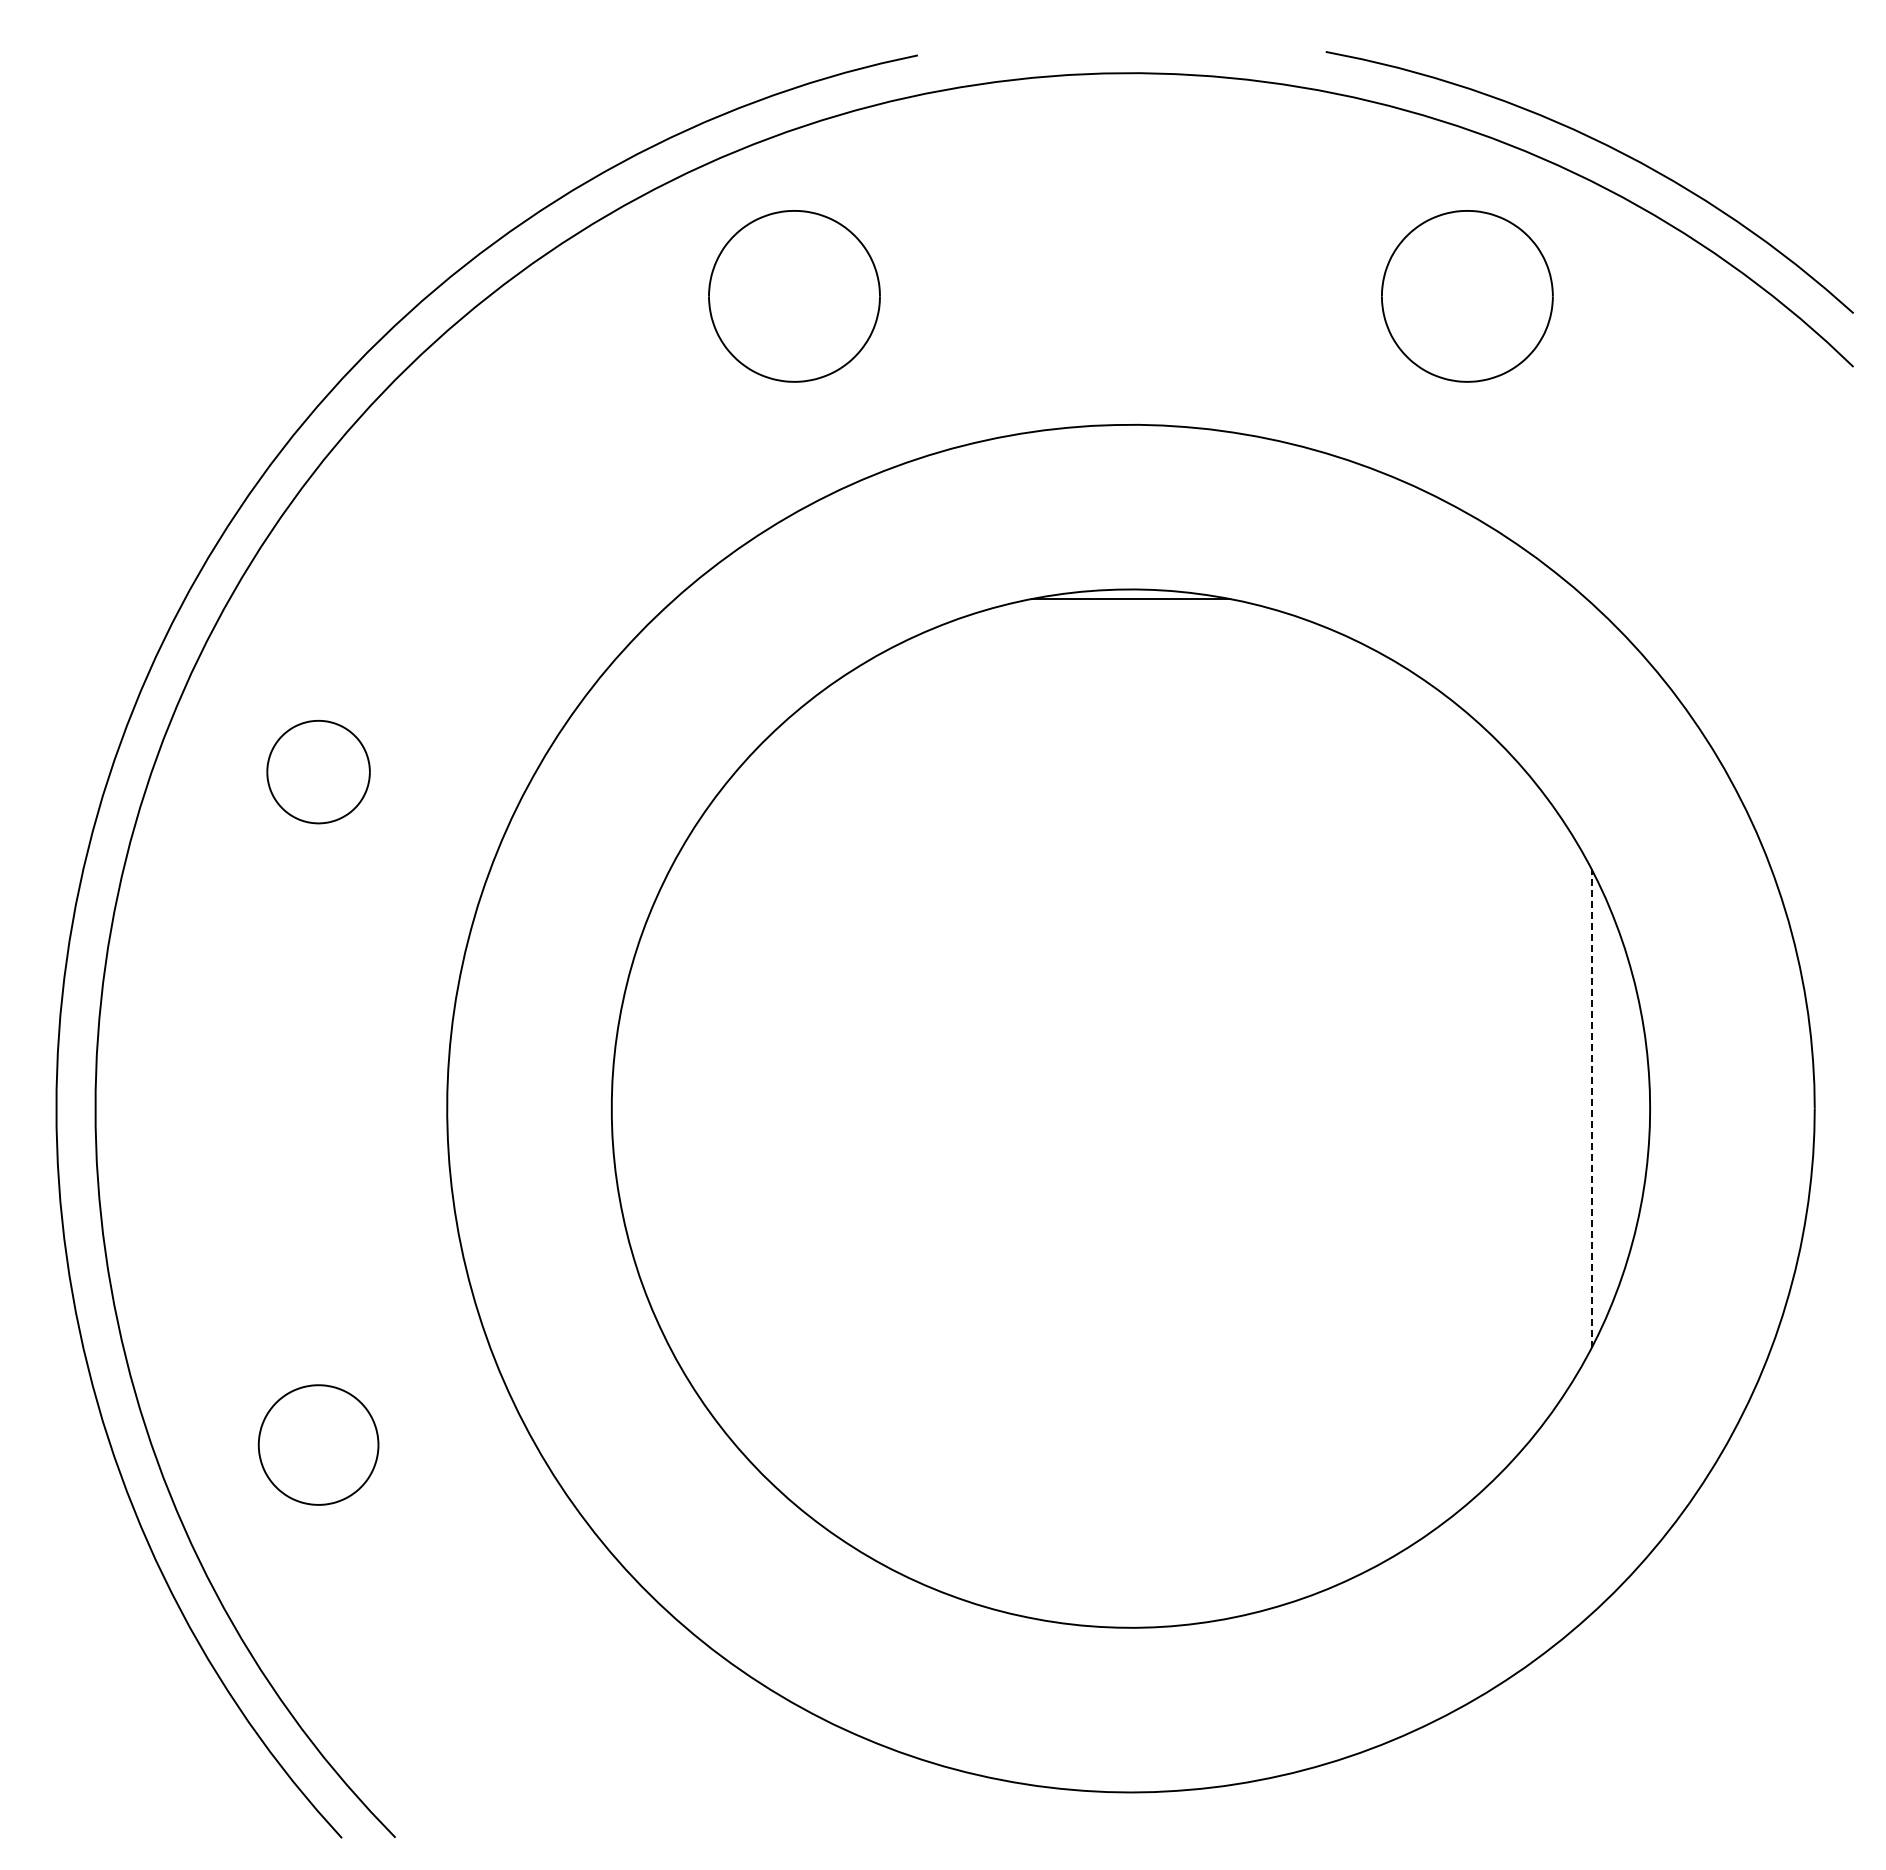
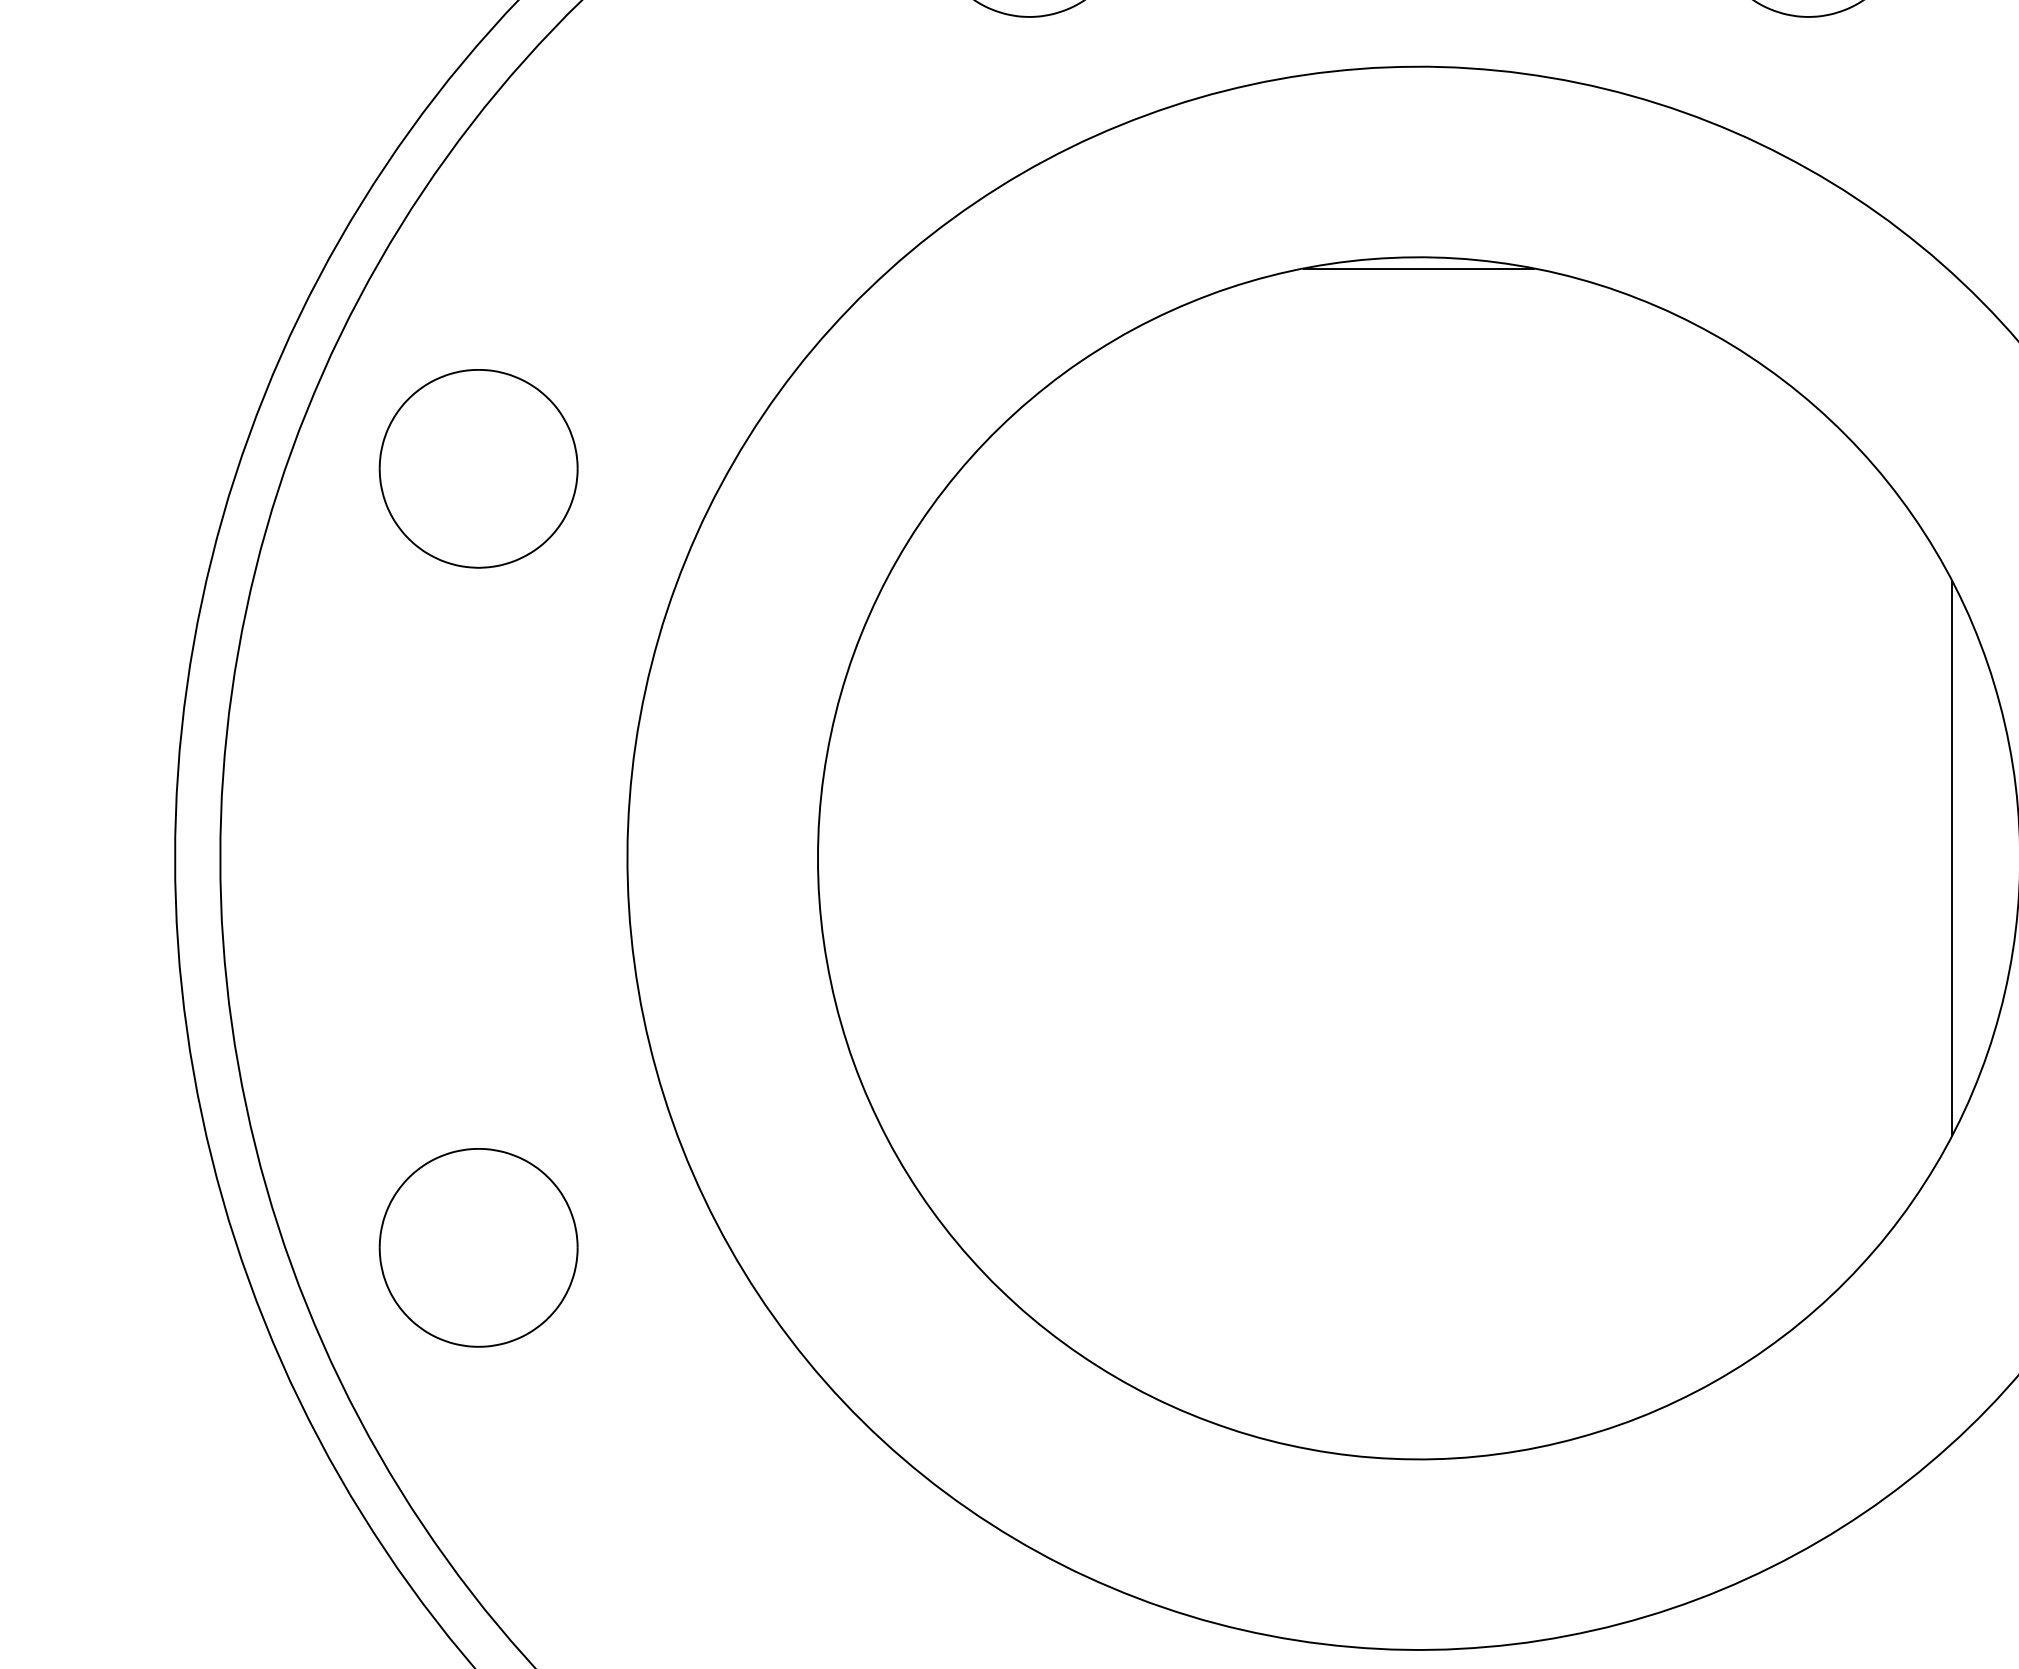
part: (318, 771) -> (478, 468), size x1.67
line: (1591, 1108) -> (1952, 858), dashed -> solid
part: (318, 1444) -> (478, 1247), size x1.43

